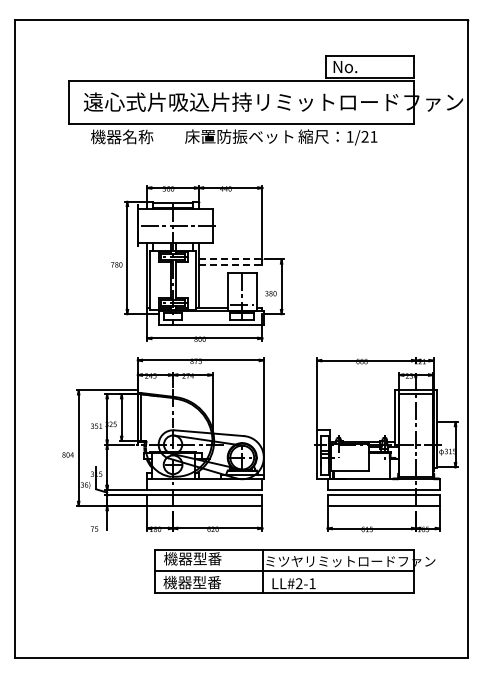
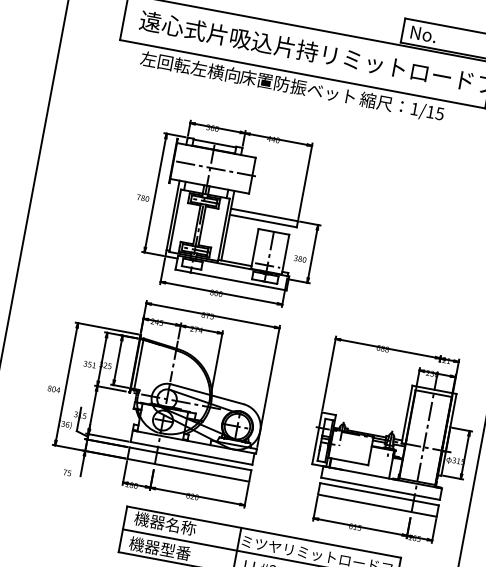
text: (137, 136) -> (190, 66), 機器名称 -> 左回転左横向
text: (369, 136) -> (435, 112), 1/21 -> 1/15
line: (230, 259) -> (264, 215), dashed -> solid
line: (230, 265) -> (263, 221), dashed -> solid
text: (207, 558) -> (180, 526), 機器型番 -> 機器名称

